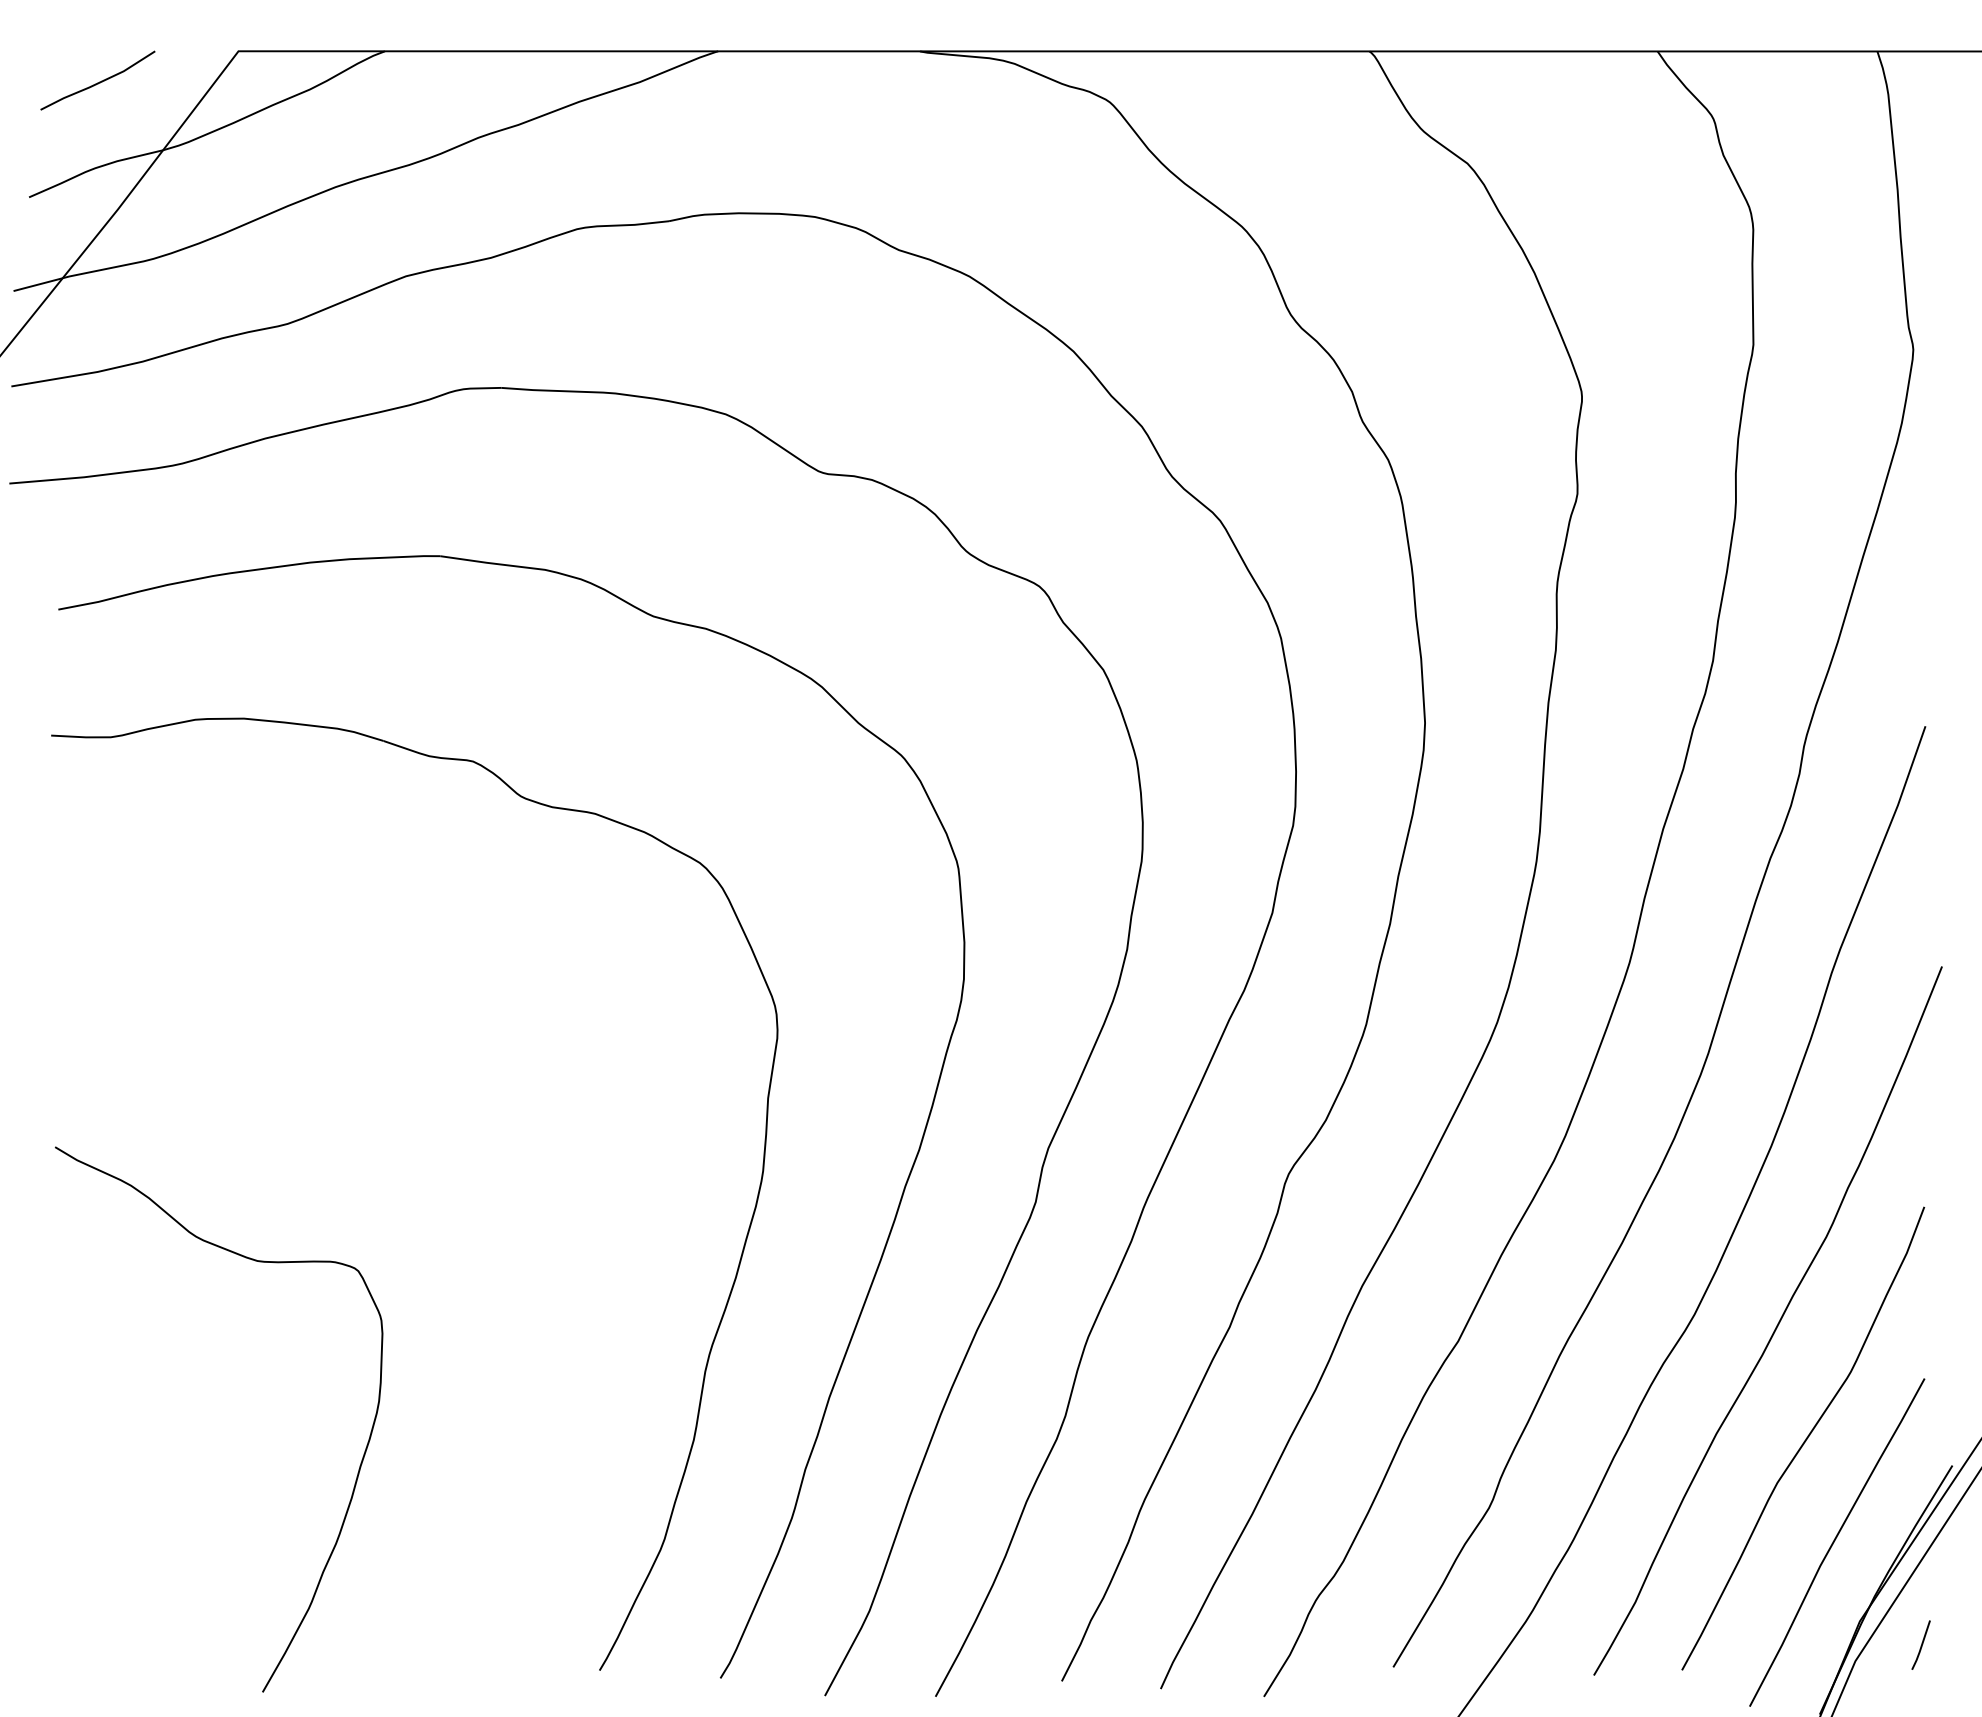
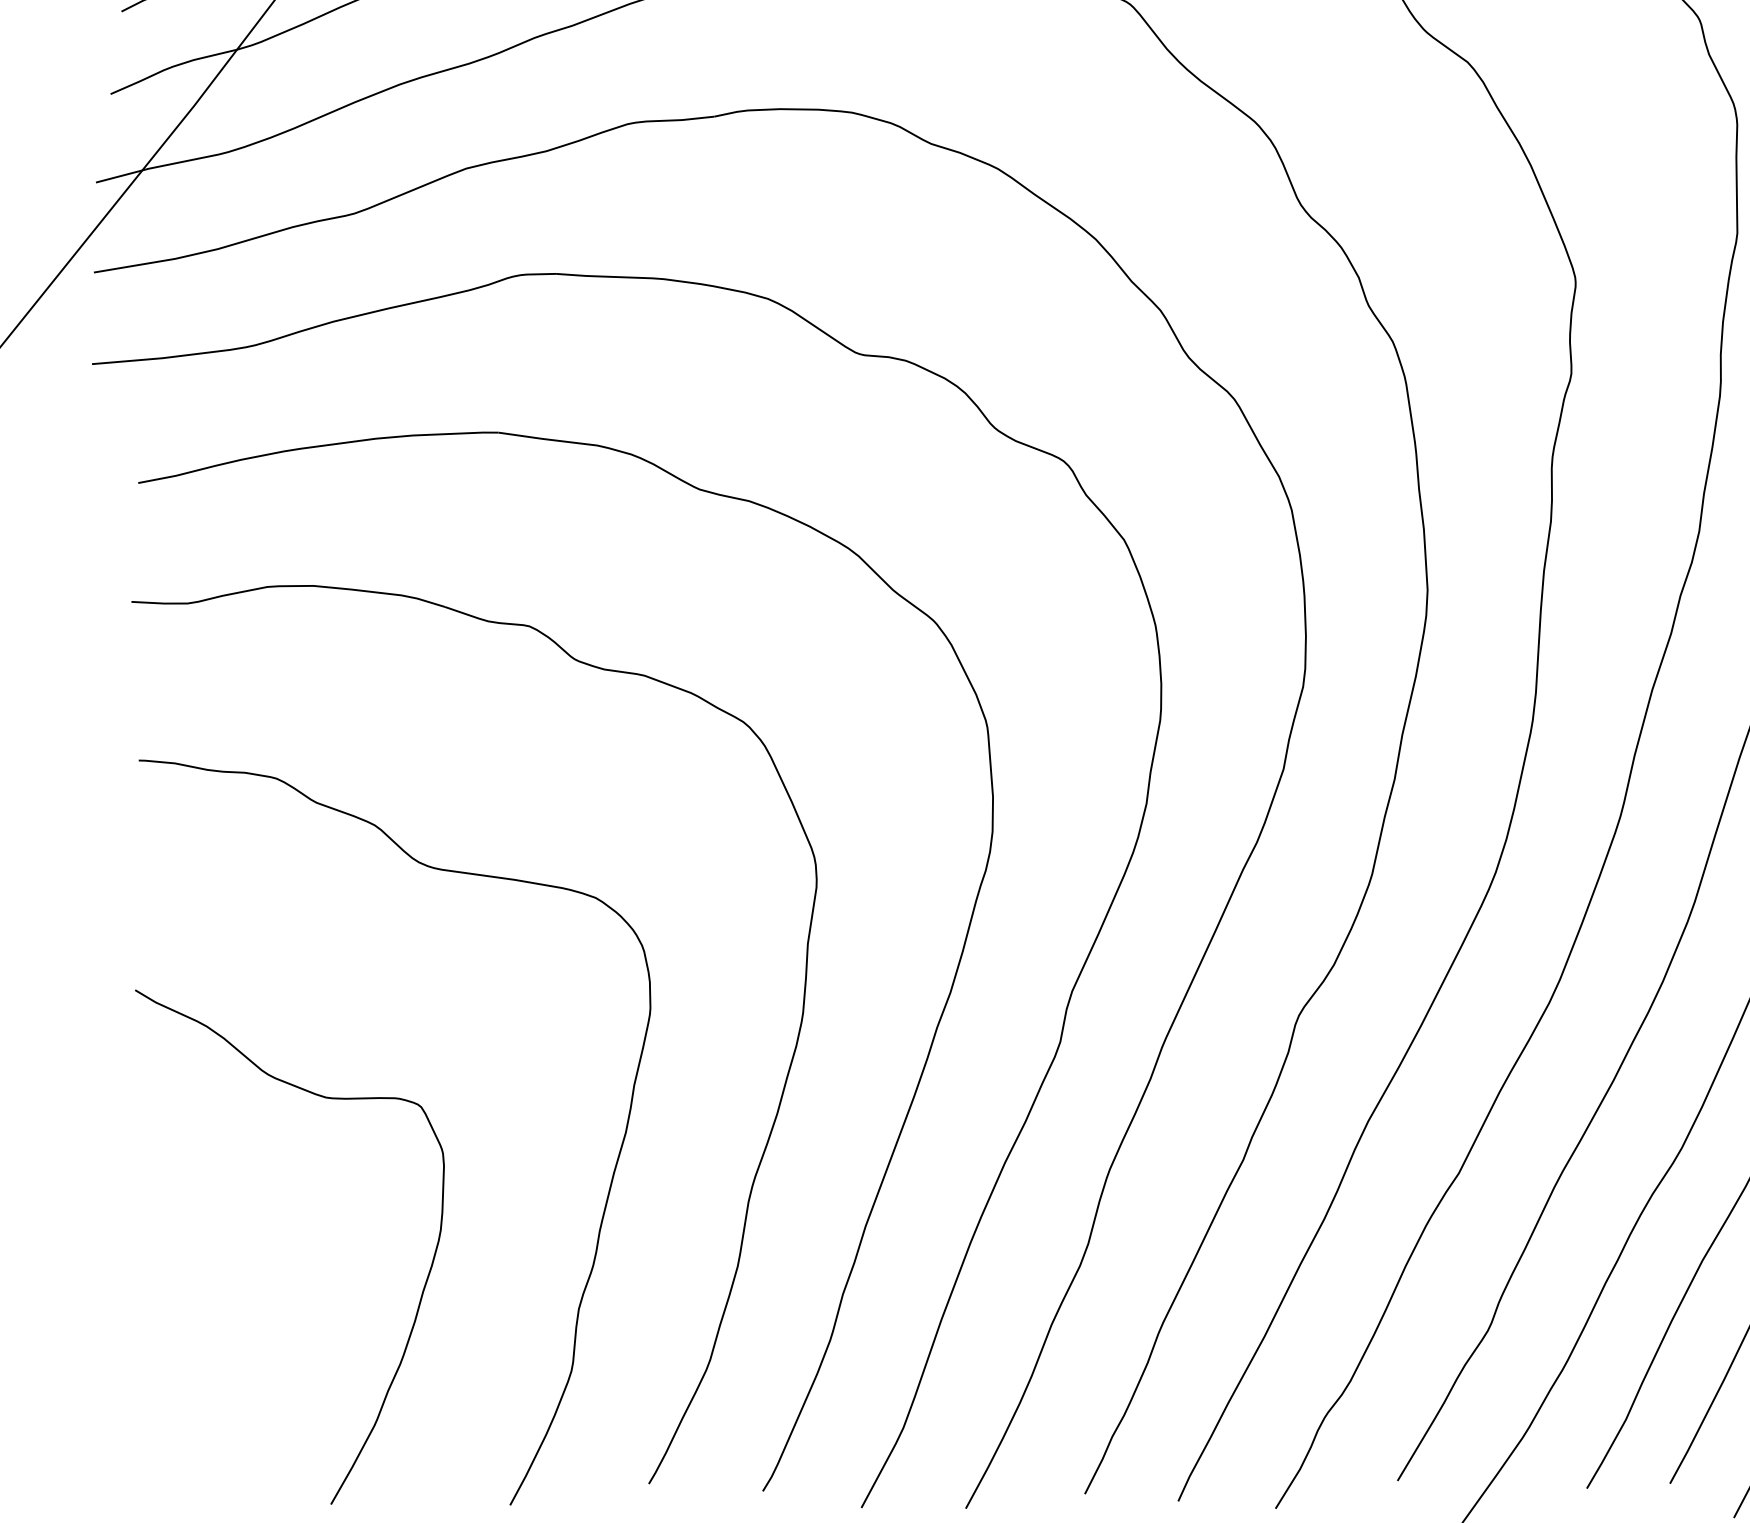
curve: (558, 1352) -> (610, 1183), added

